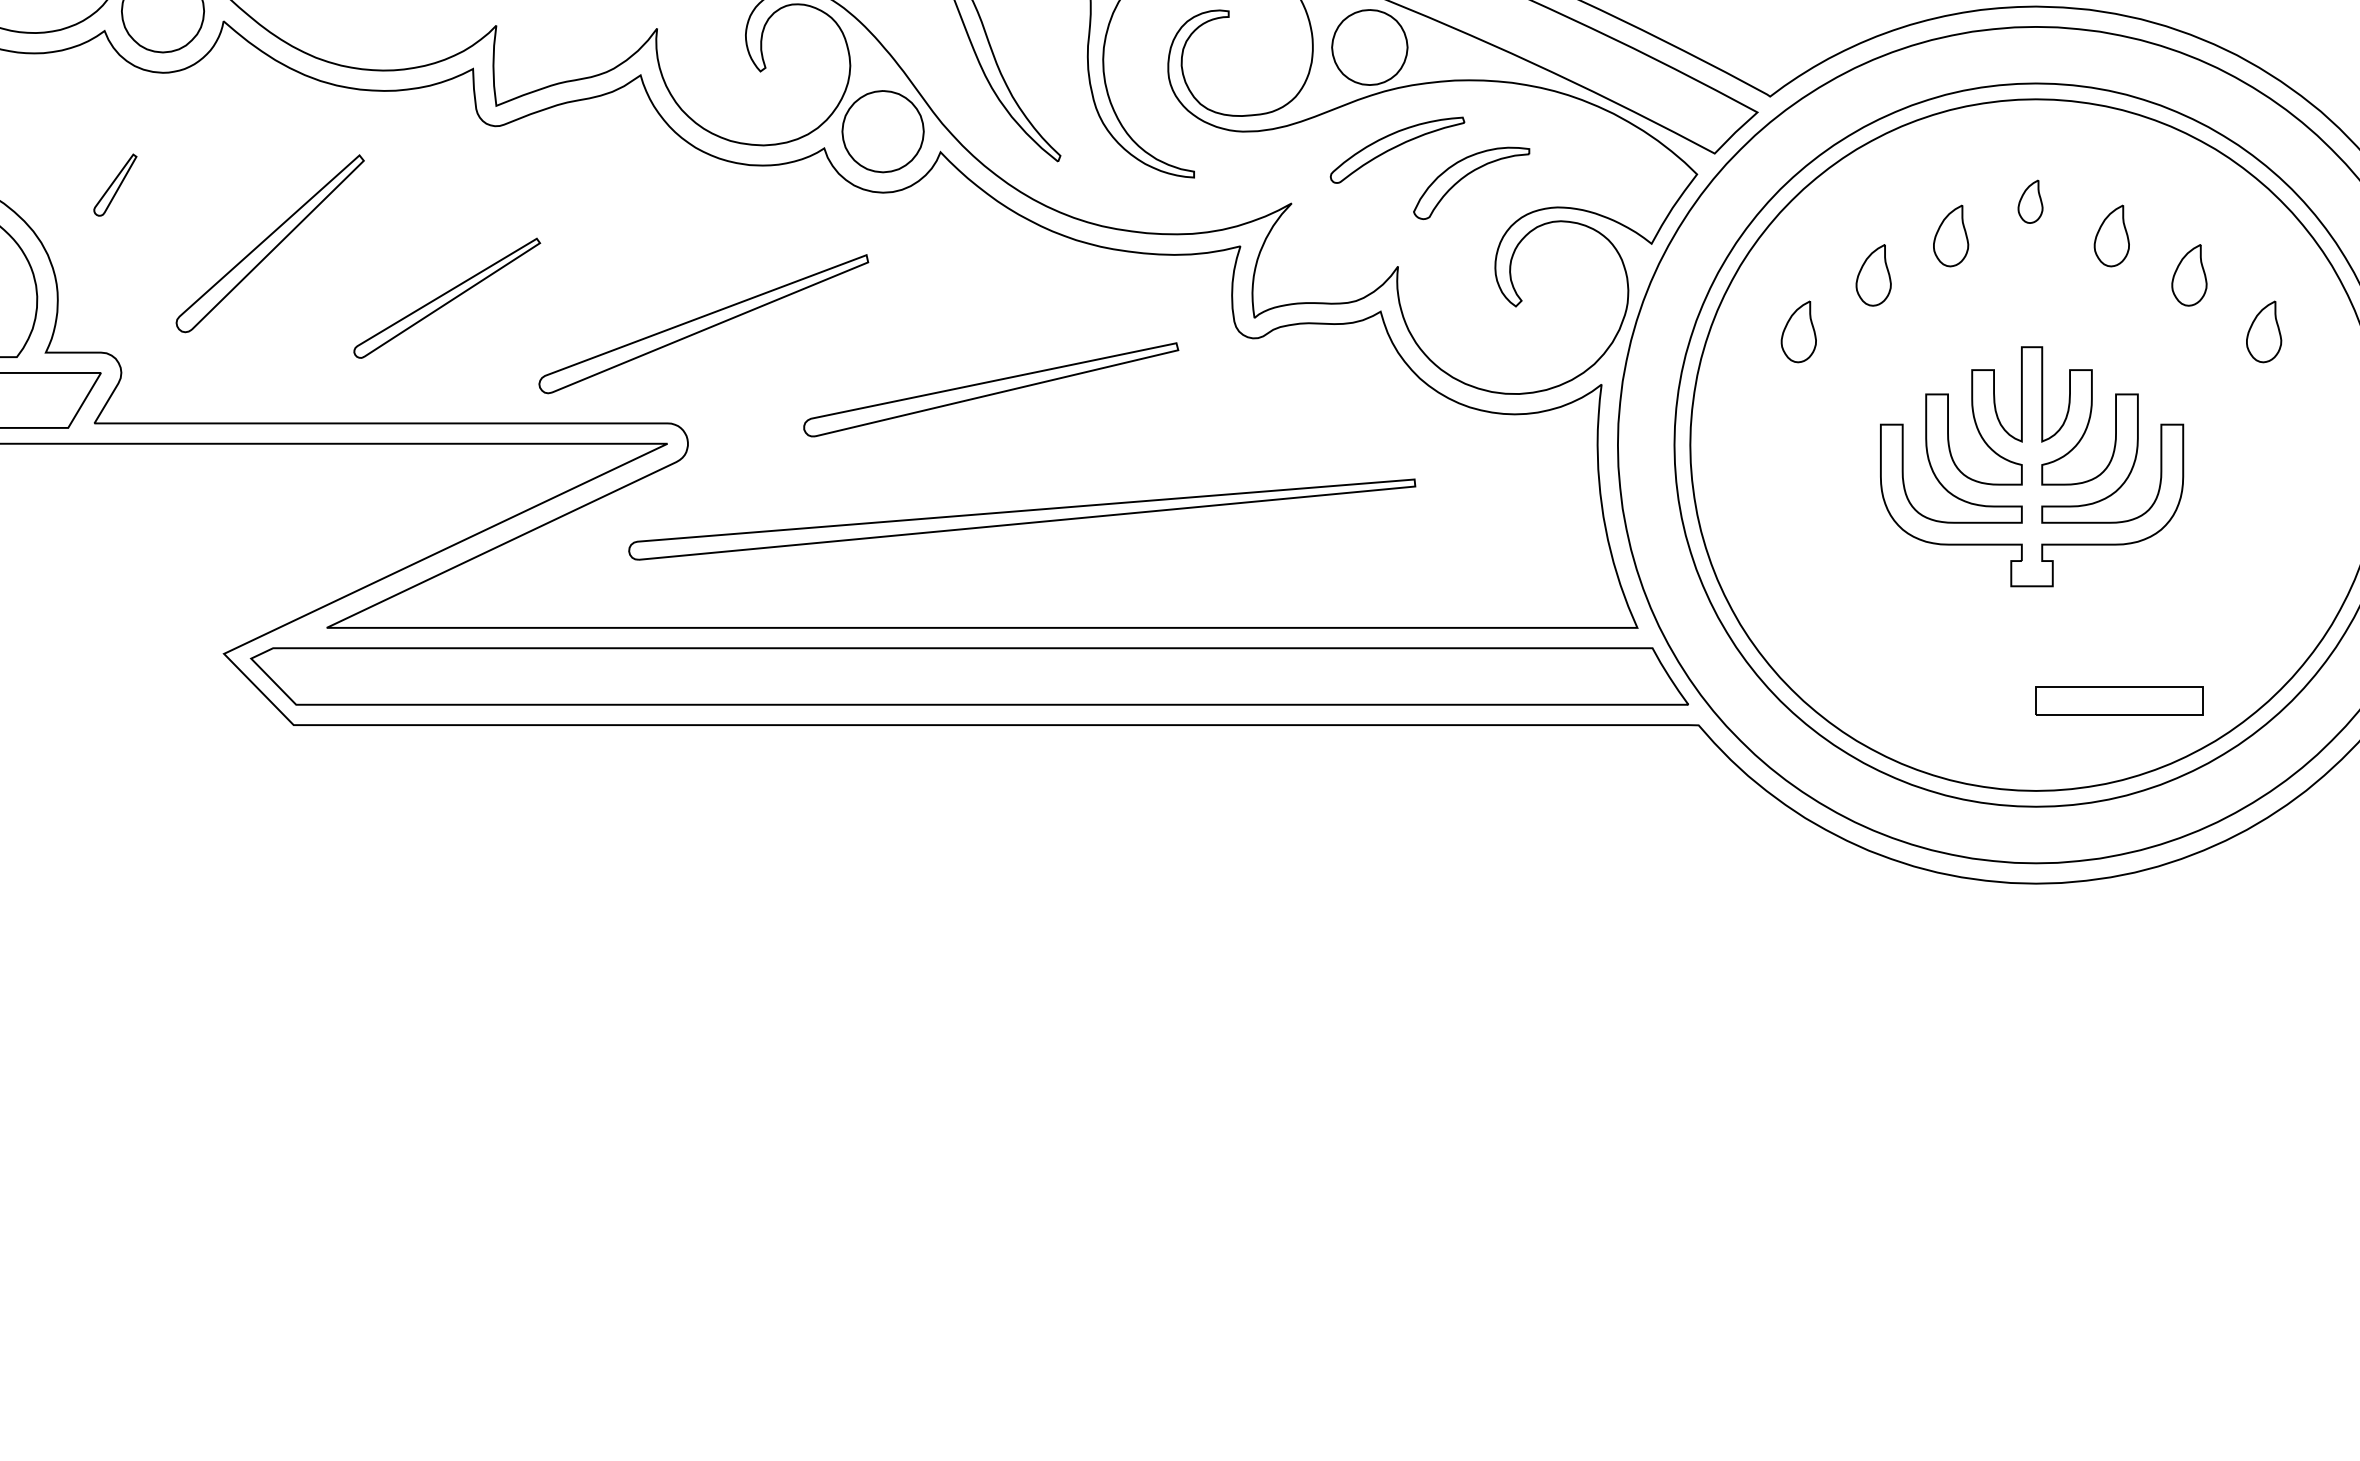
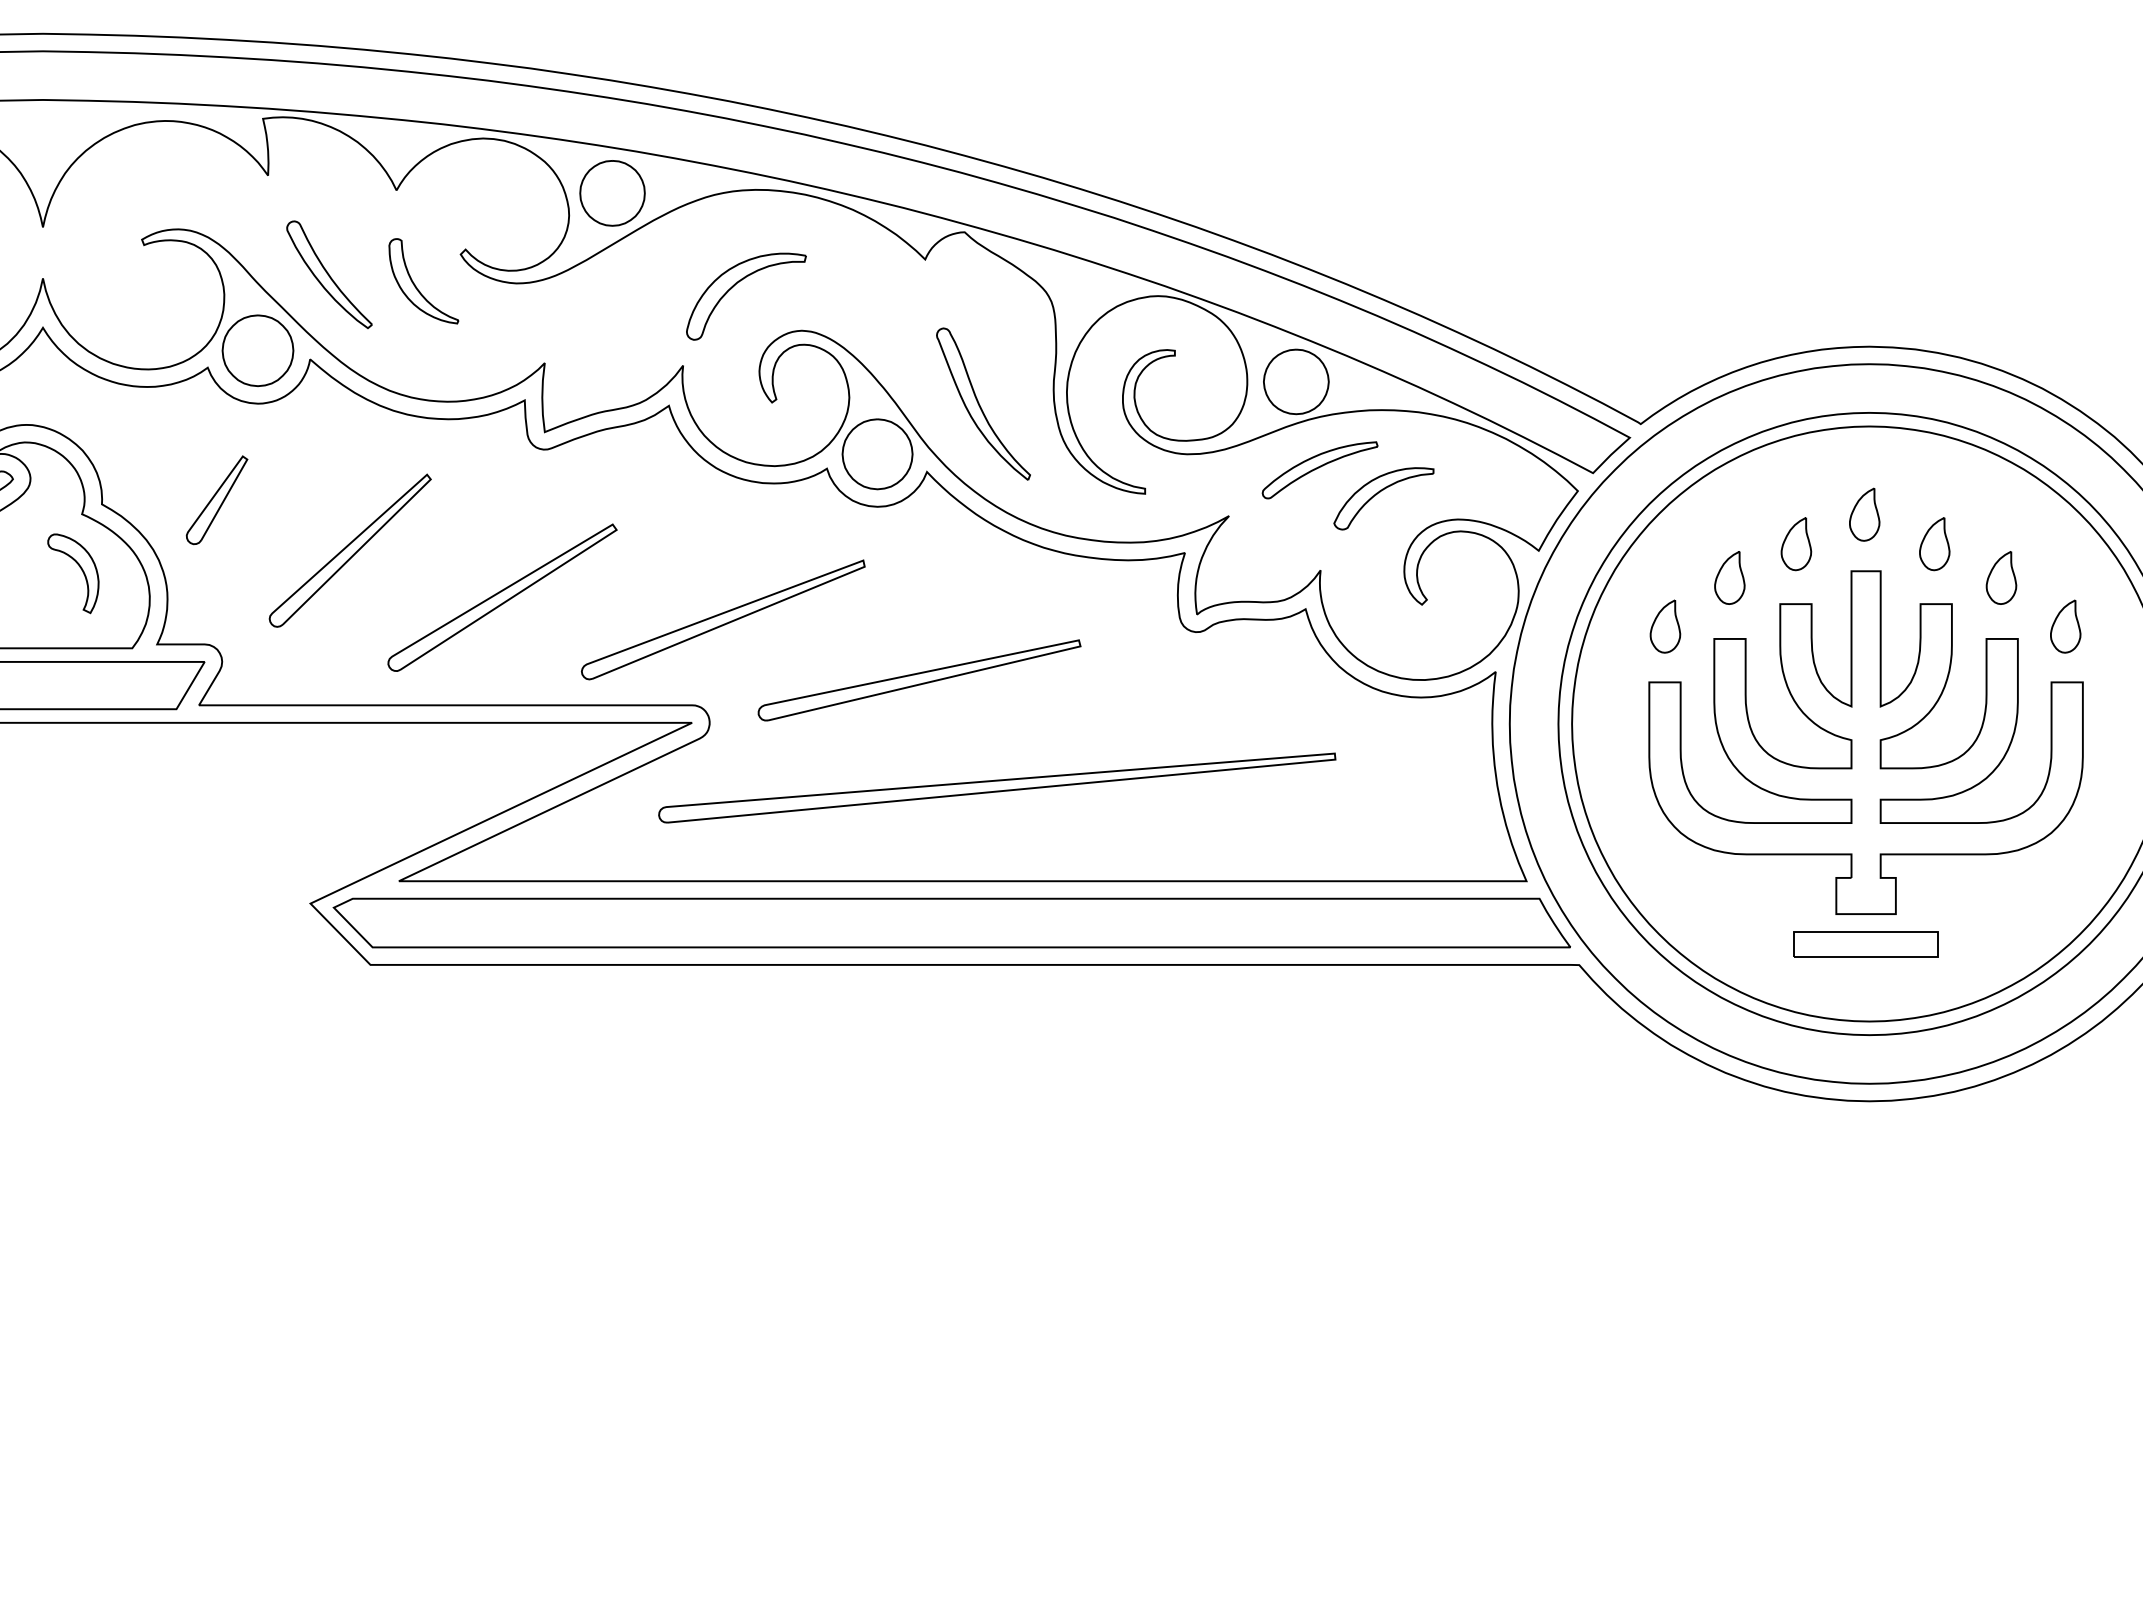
part: (114, 185) -> (216, 500), size x1.67
part: (2030, 201) -> (1864, 514), size x1.43
part: (447, 298) -> (502, 597), size x1.43
part: (991, 389) -> (919, 680), moved
part: (2031, 466) -> (1865, 742), size x1.67
part: (2118, 701) -> (1865, 944), moved

